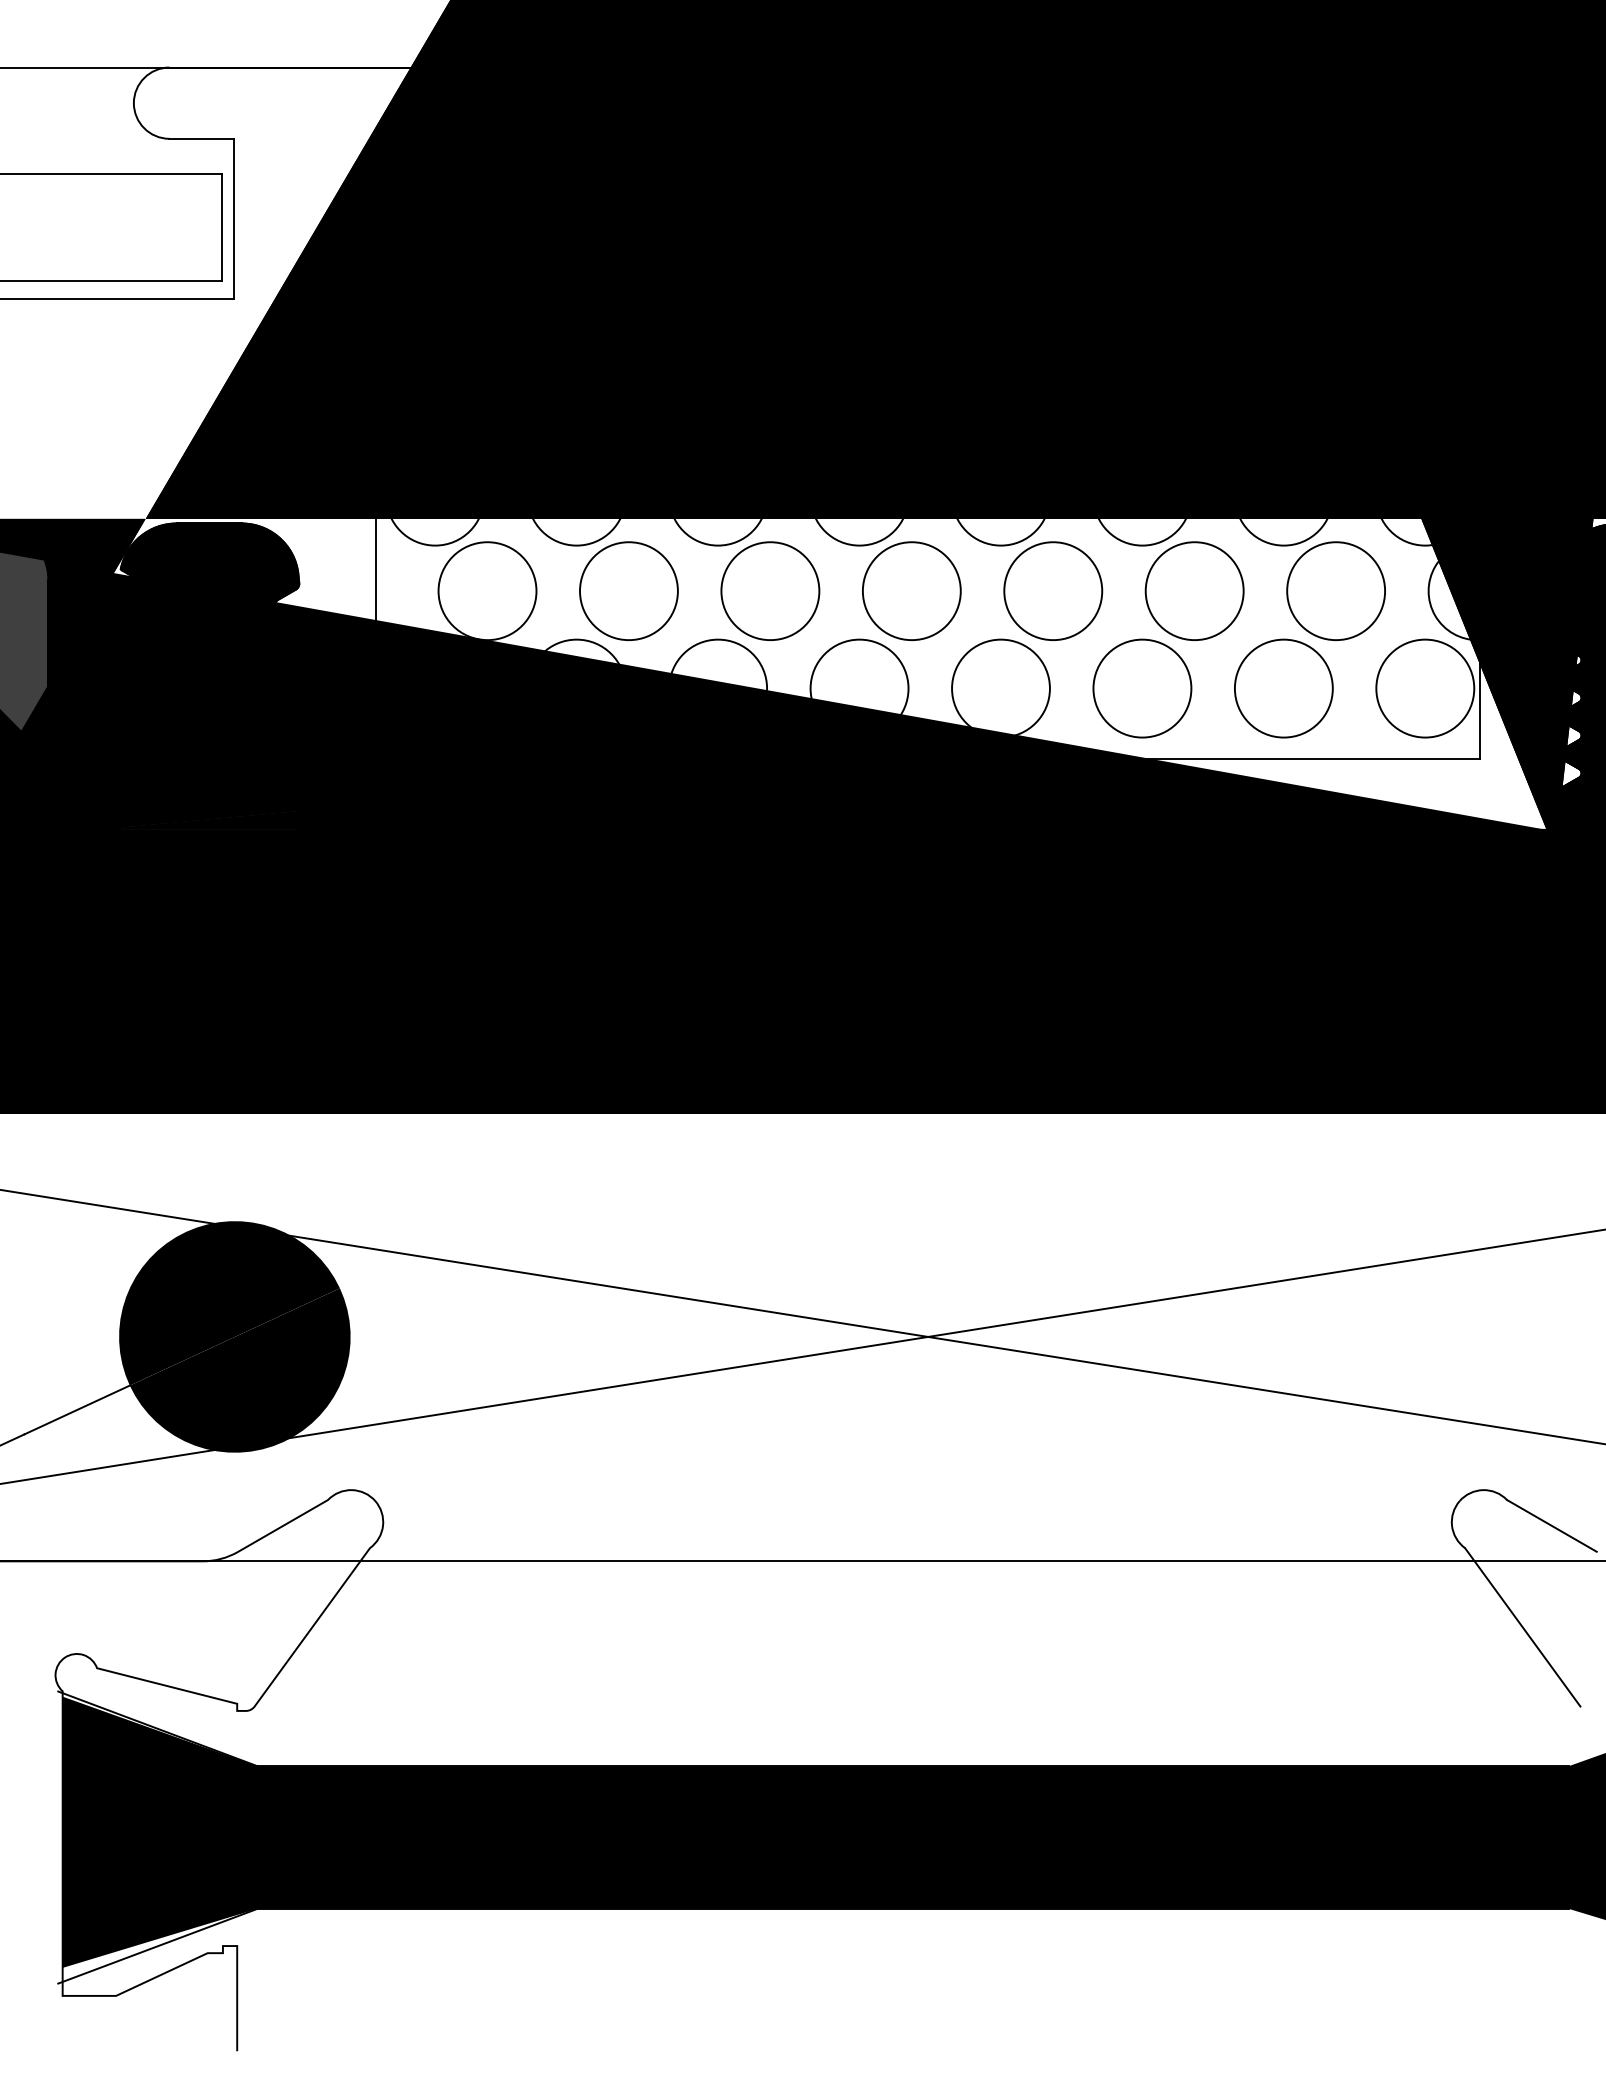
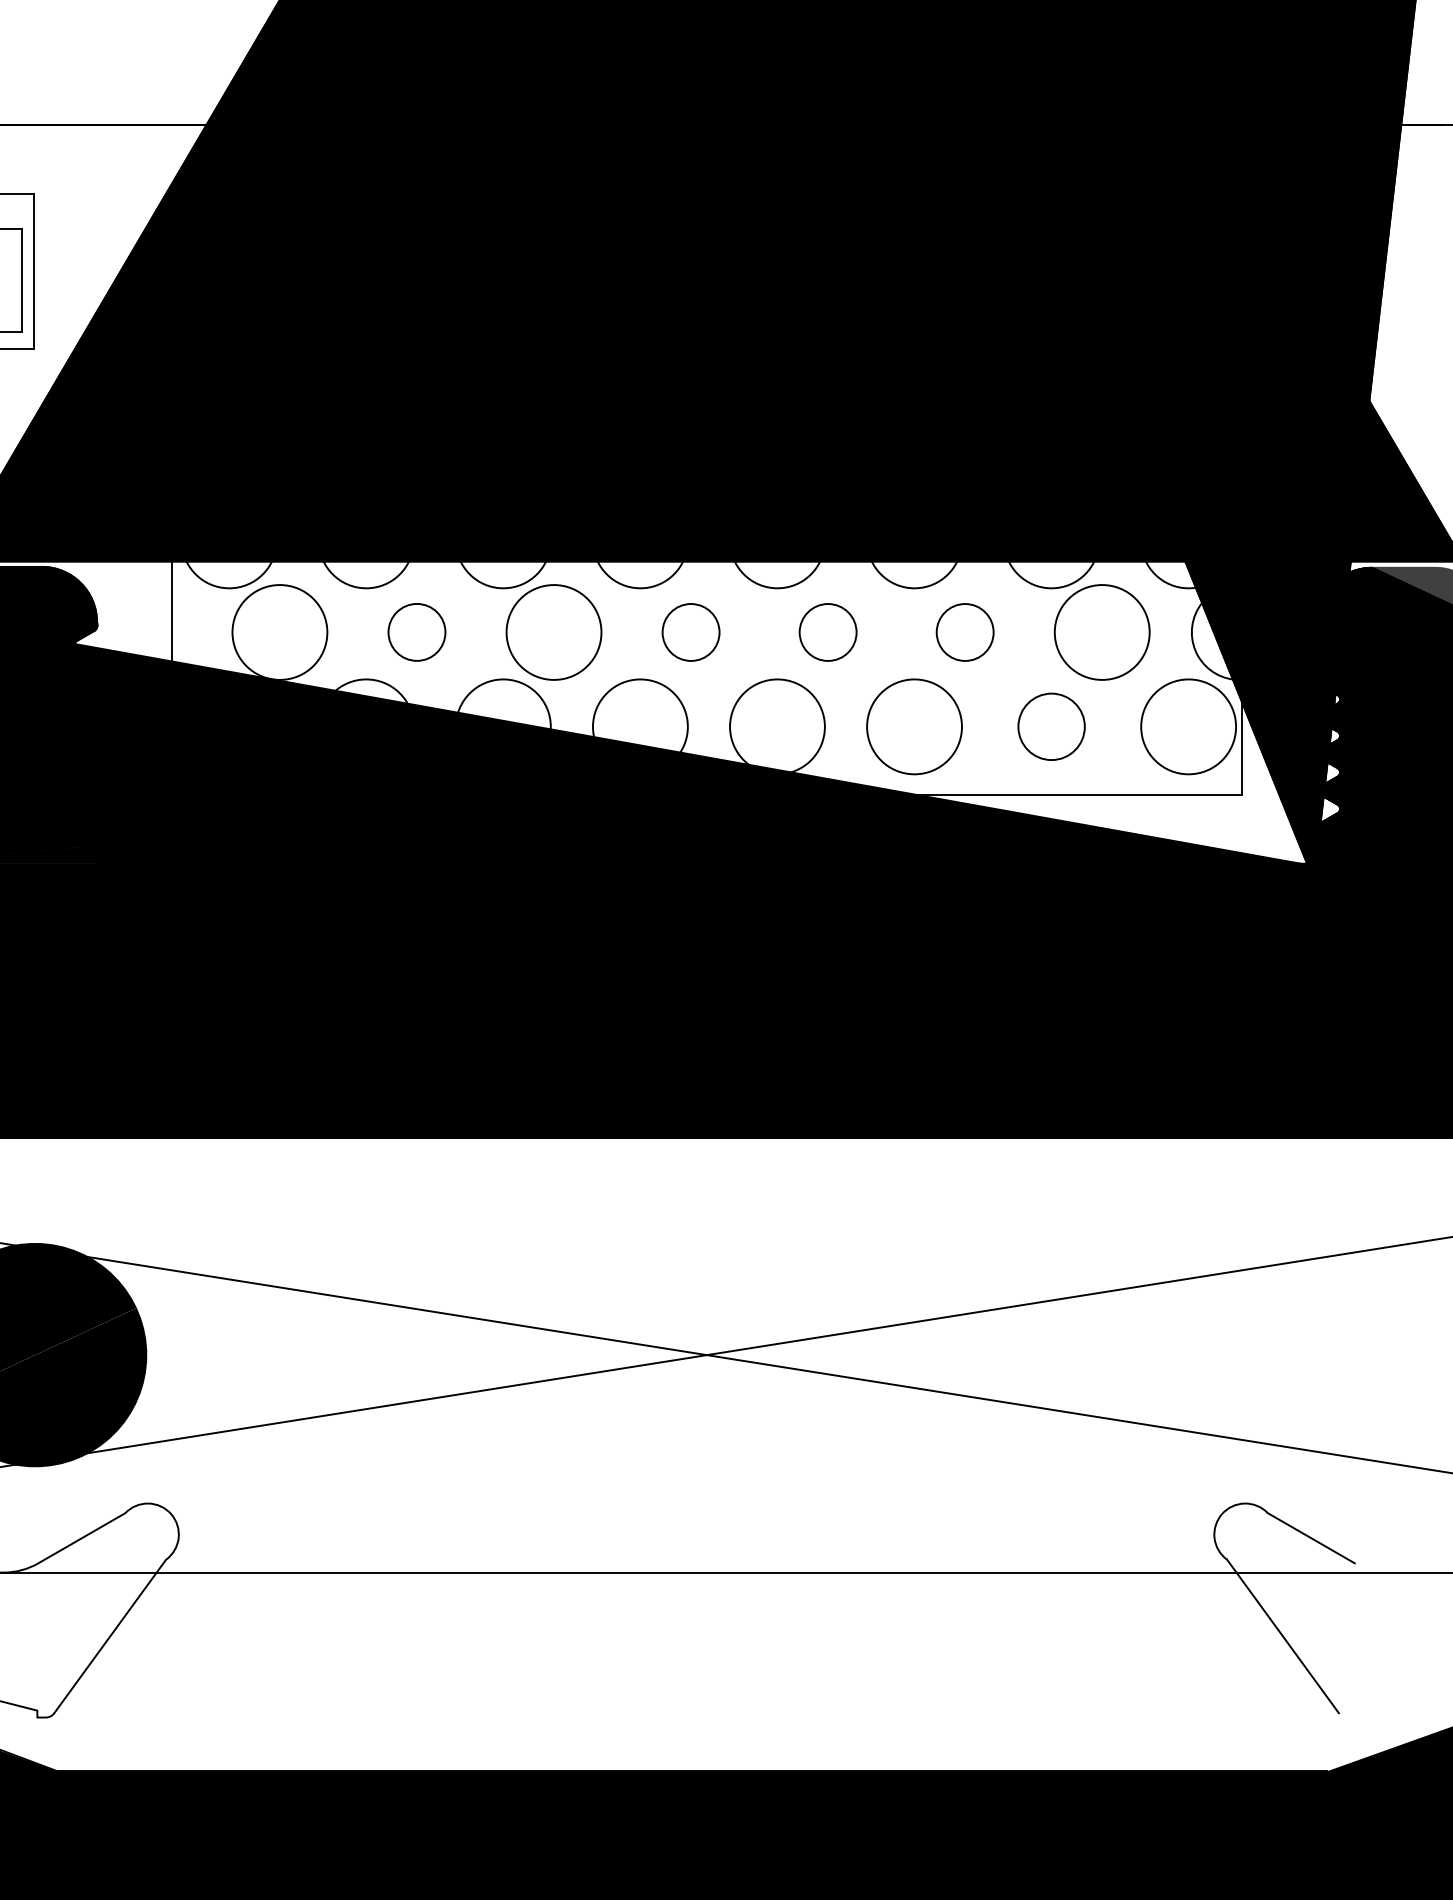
circle: (628, 590) -> (416, 631), size x0.6
circle: (911, 591) -> (690, 632), size x0.6
circle: (1053, 591) -> (828, 632), size x0.6
circle: (1194, 591) -> (964, 632), size x0.6
circle: (1283, 688) -> (1051, 726), size x0.7

